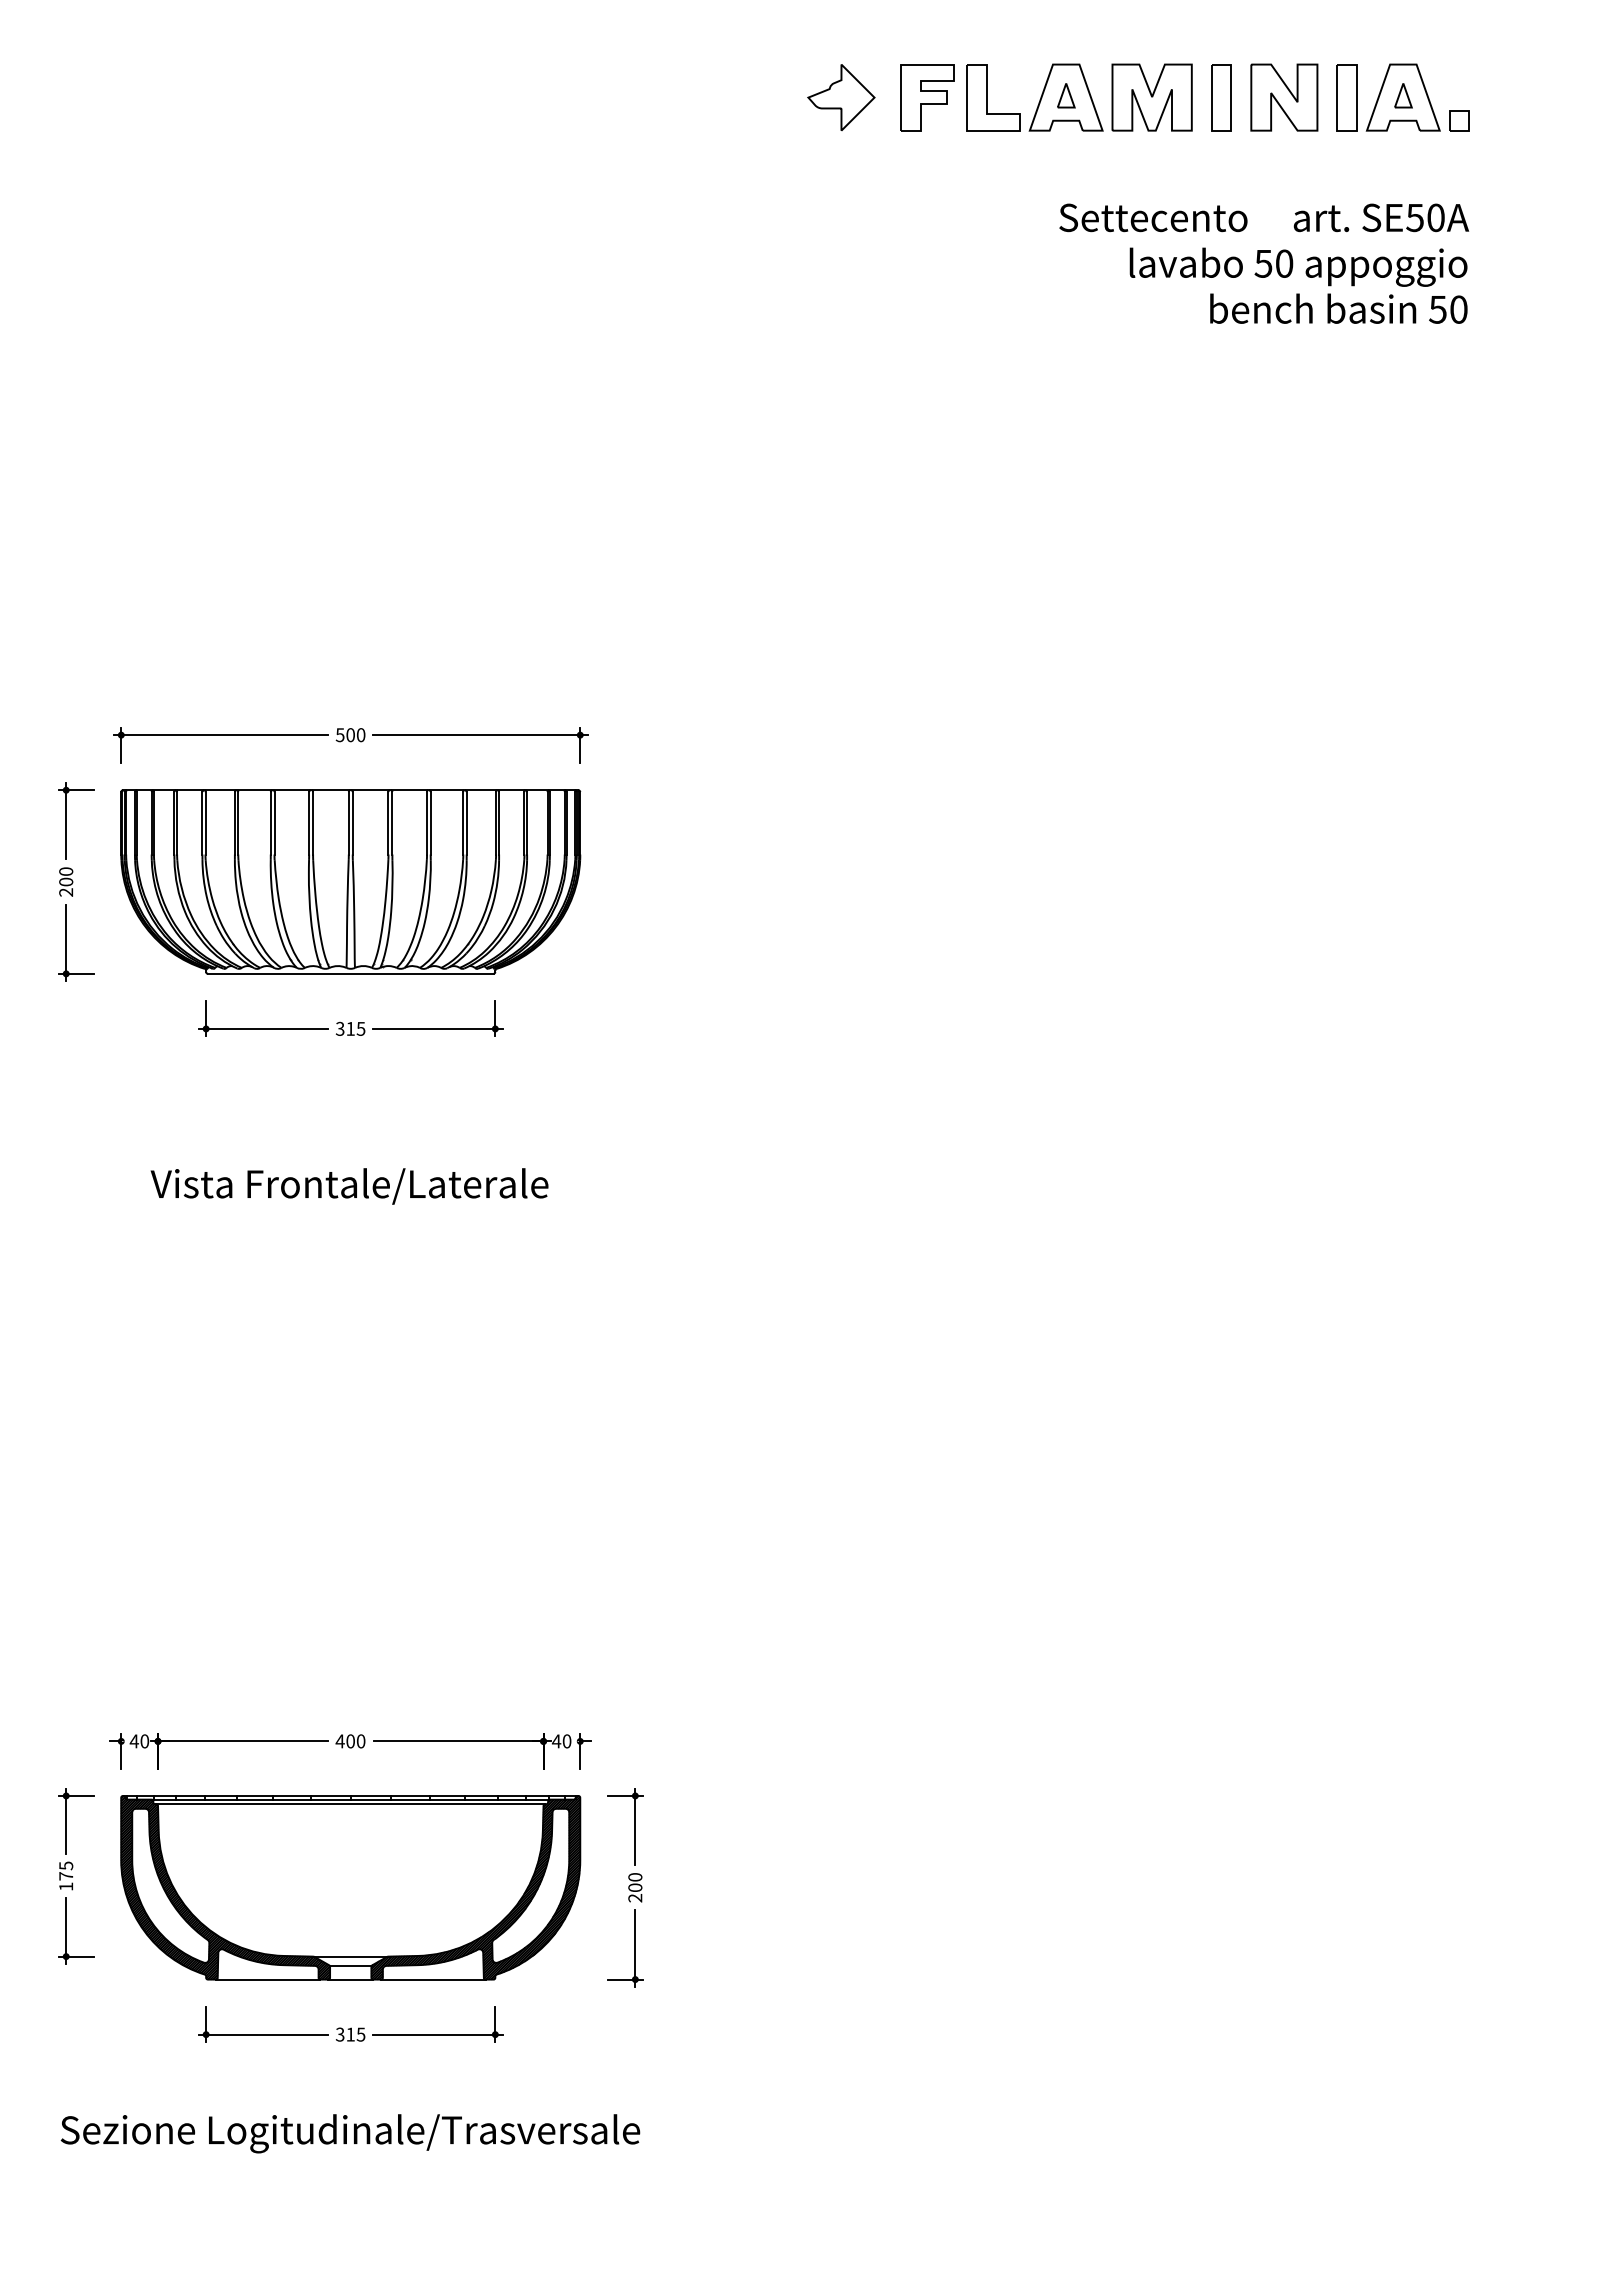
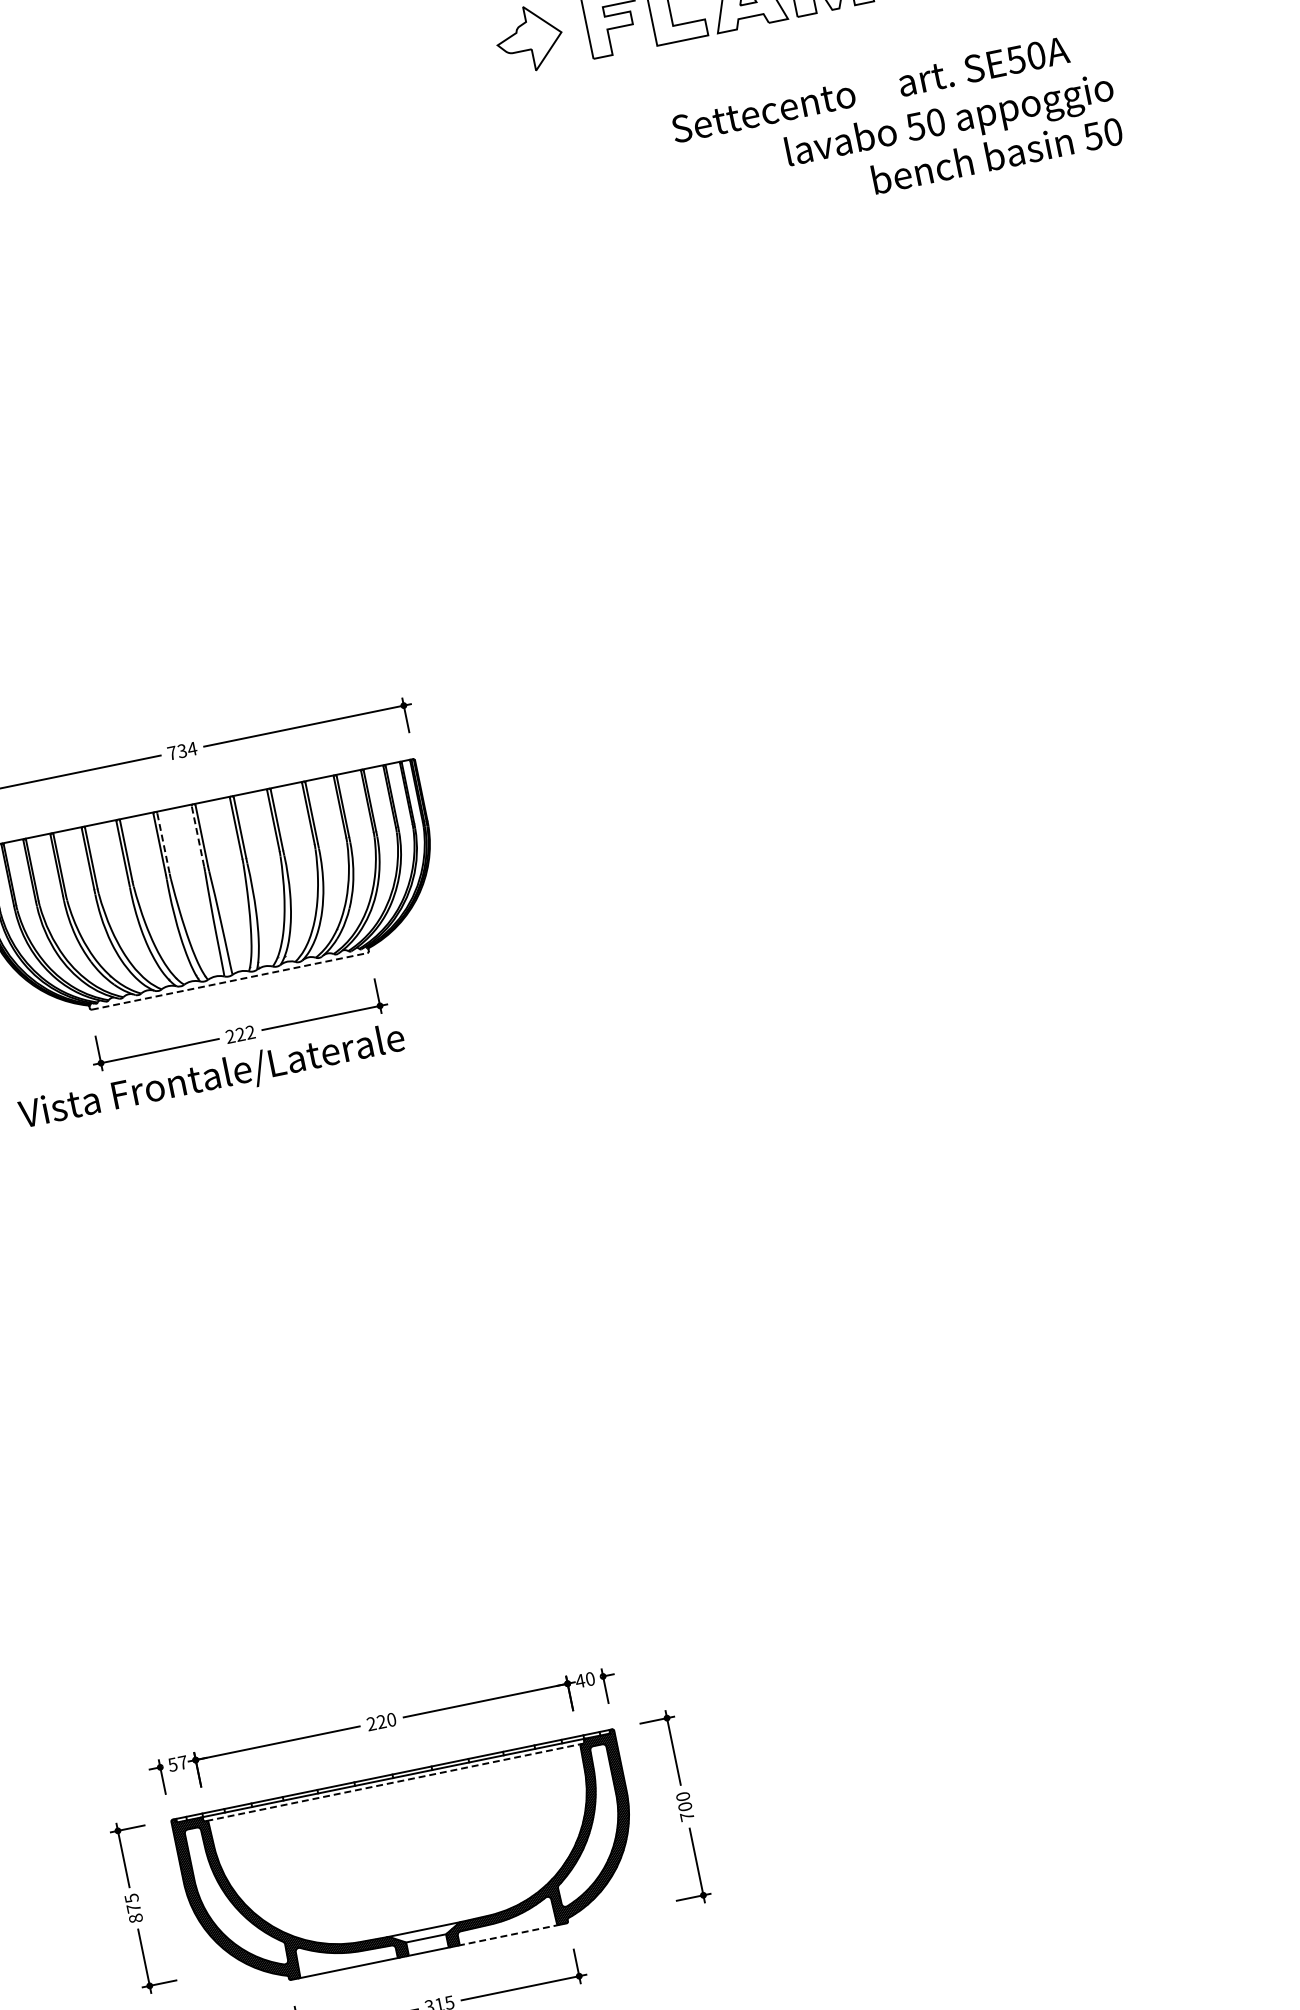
text: (1264, 217) -> (870, 89), moved
text: (1298, 285) -> (953, 140), moved
text: (350, 735) -> (182, 751), 500 -> 734
line: (348, 822) -> (197, 835), solid -> dashed
line: (313, 823) -> (163, 843), solid -> dashed
line: (350, 973) -> (229, 981), solid -> dashed
text: (350, 1028) -> (240, 1034), 315 -> 222
text: (349, 1186) -> (212, 1078), moved
text: (139, 1741) -> (177, 1763), 40 -> 57
text: (344, 1741) -> (375, 1723), 400 -> 220
line: (350, 1804) -> (393, 1782), solid -> dashed
text: (66, 1886) -> (136, 1918), 175 -> 875
text: (635, 1898) -> (687, 1817), 200 -> 700
line: (433, 1979) -> (508, 1935), solid -> dashed

